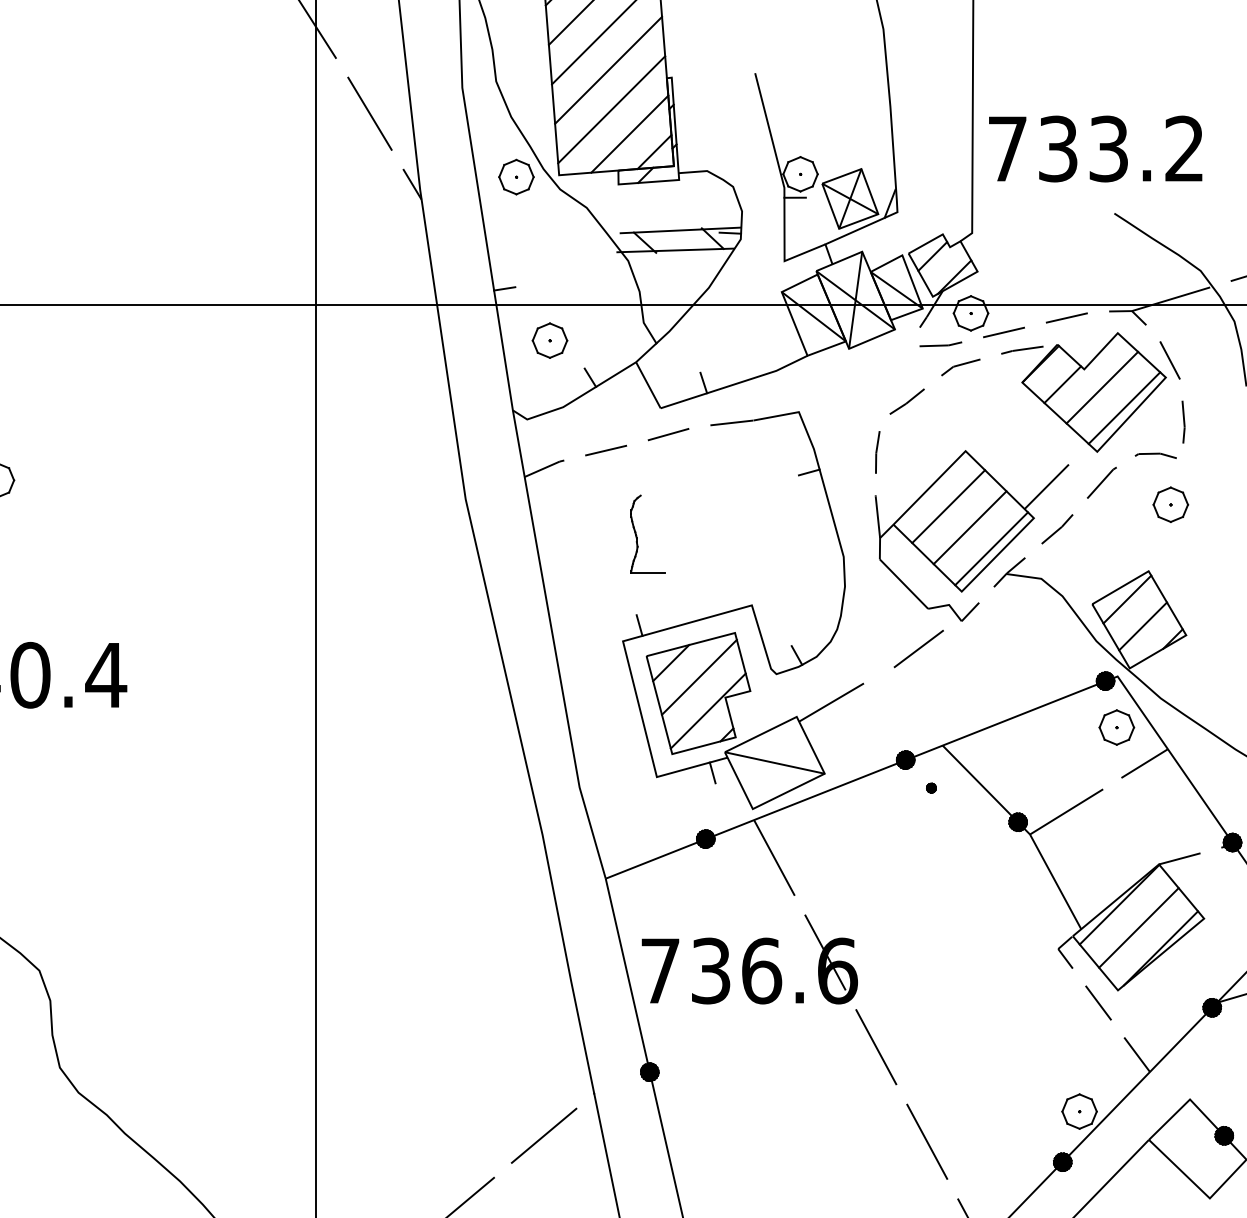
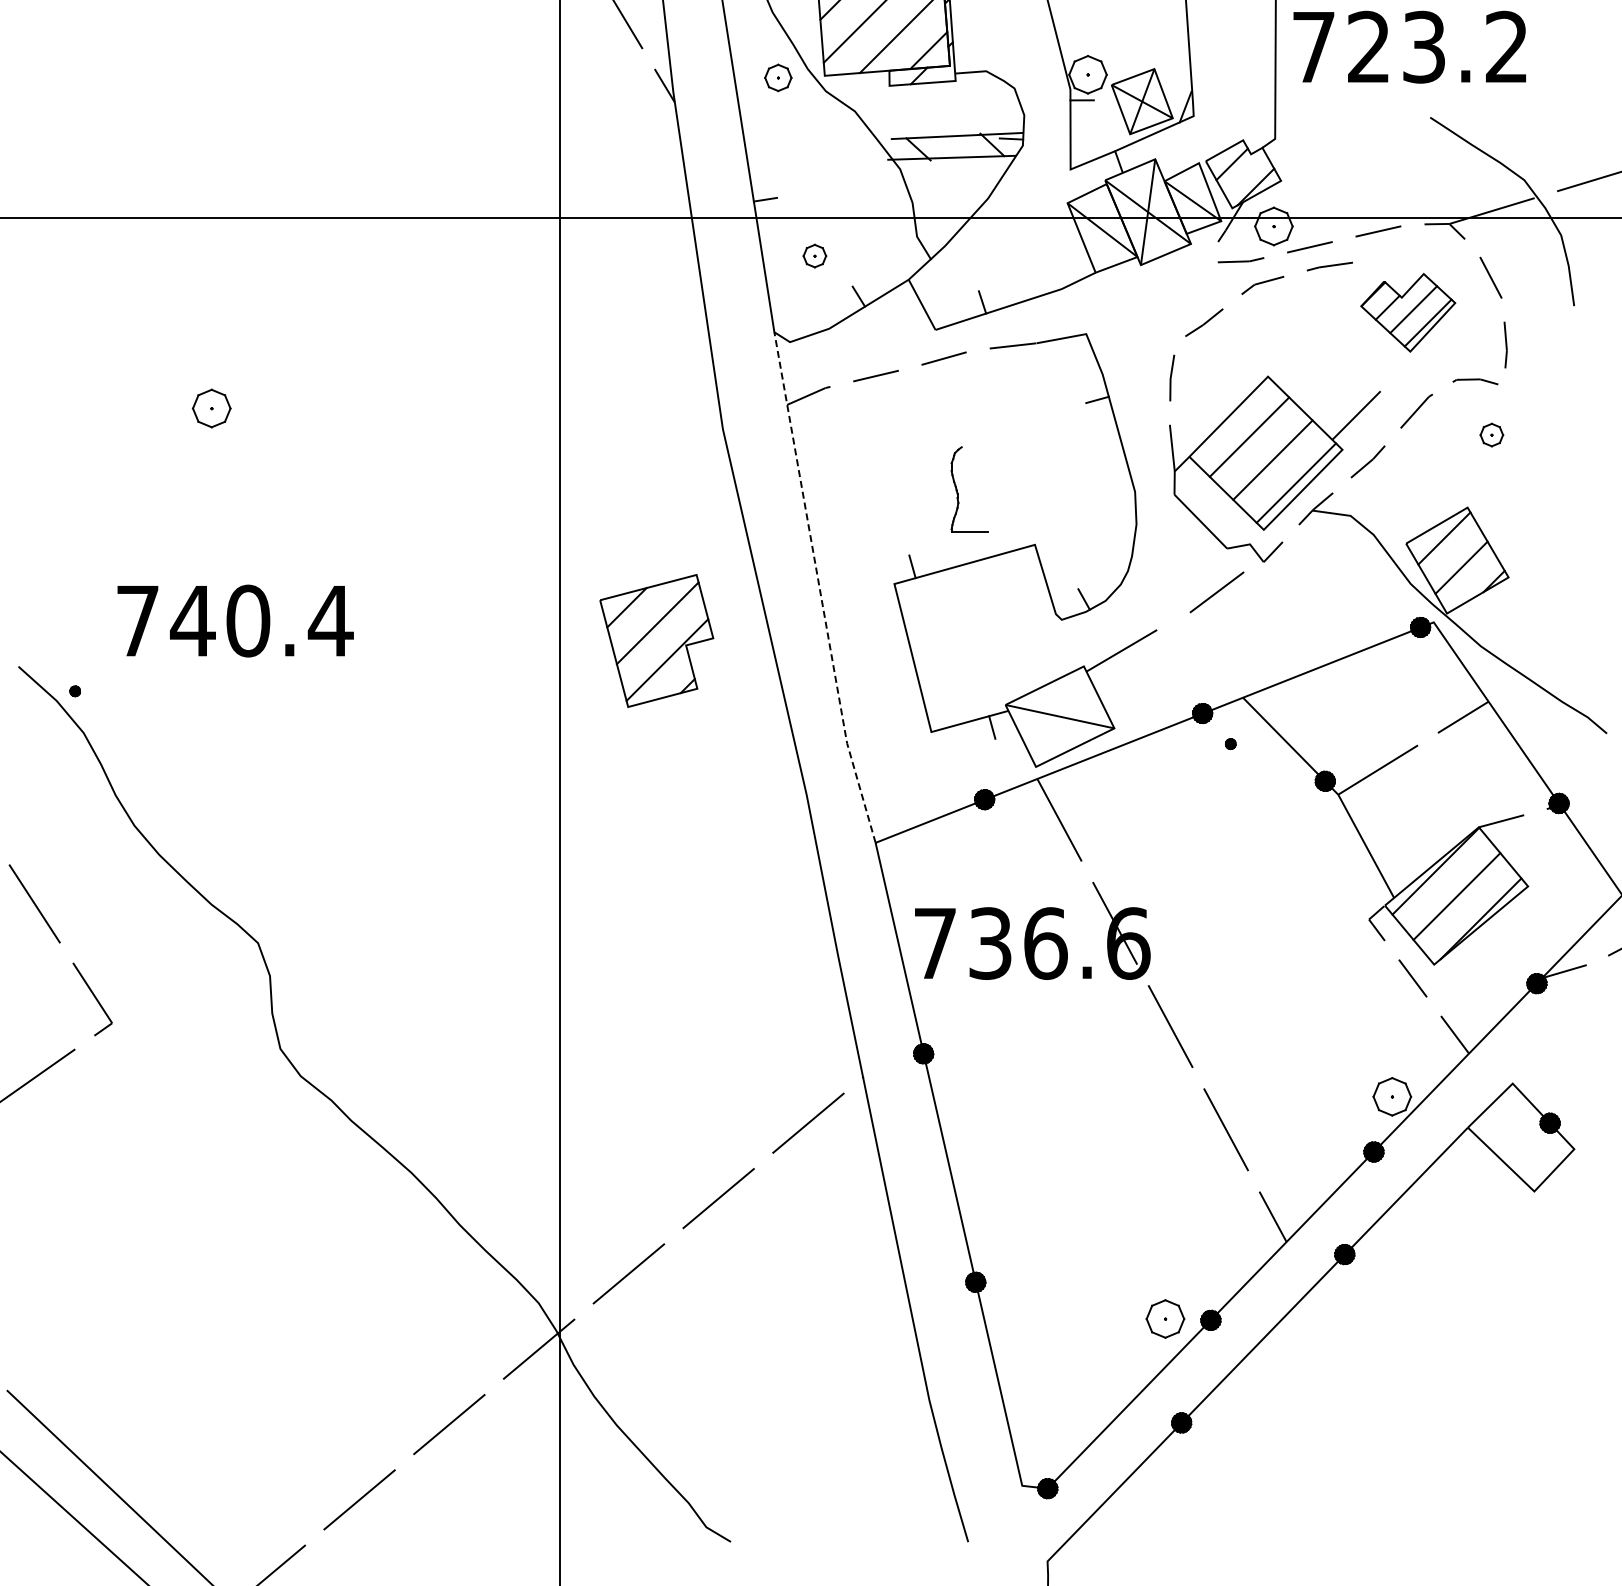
text: (1057, 148) -> (1368, 46), 733.2 -> 723.2
part: (516, 176) -> (778, 77), size x0.7
part: (549, 340) -> (814, 255), size x0.6
part: (1094, 392) -> (1408, 312), size x0.6
part: (1170, 504) -> (1491, 434), size x0.6
part: (637, 537) -> (958, 492), moved
line: (554, 645) -> (819, 588), solid -> dashed
part: (698, 693) -> (656, 640), moved
part: (1116, 727) -> (1432, 677), removed

